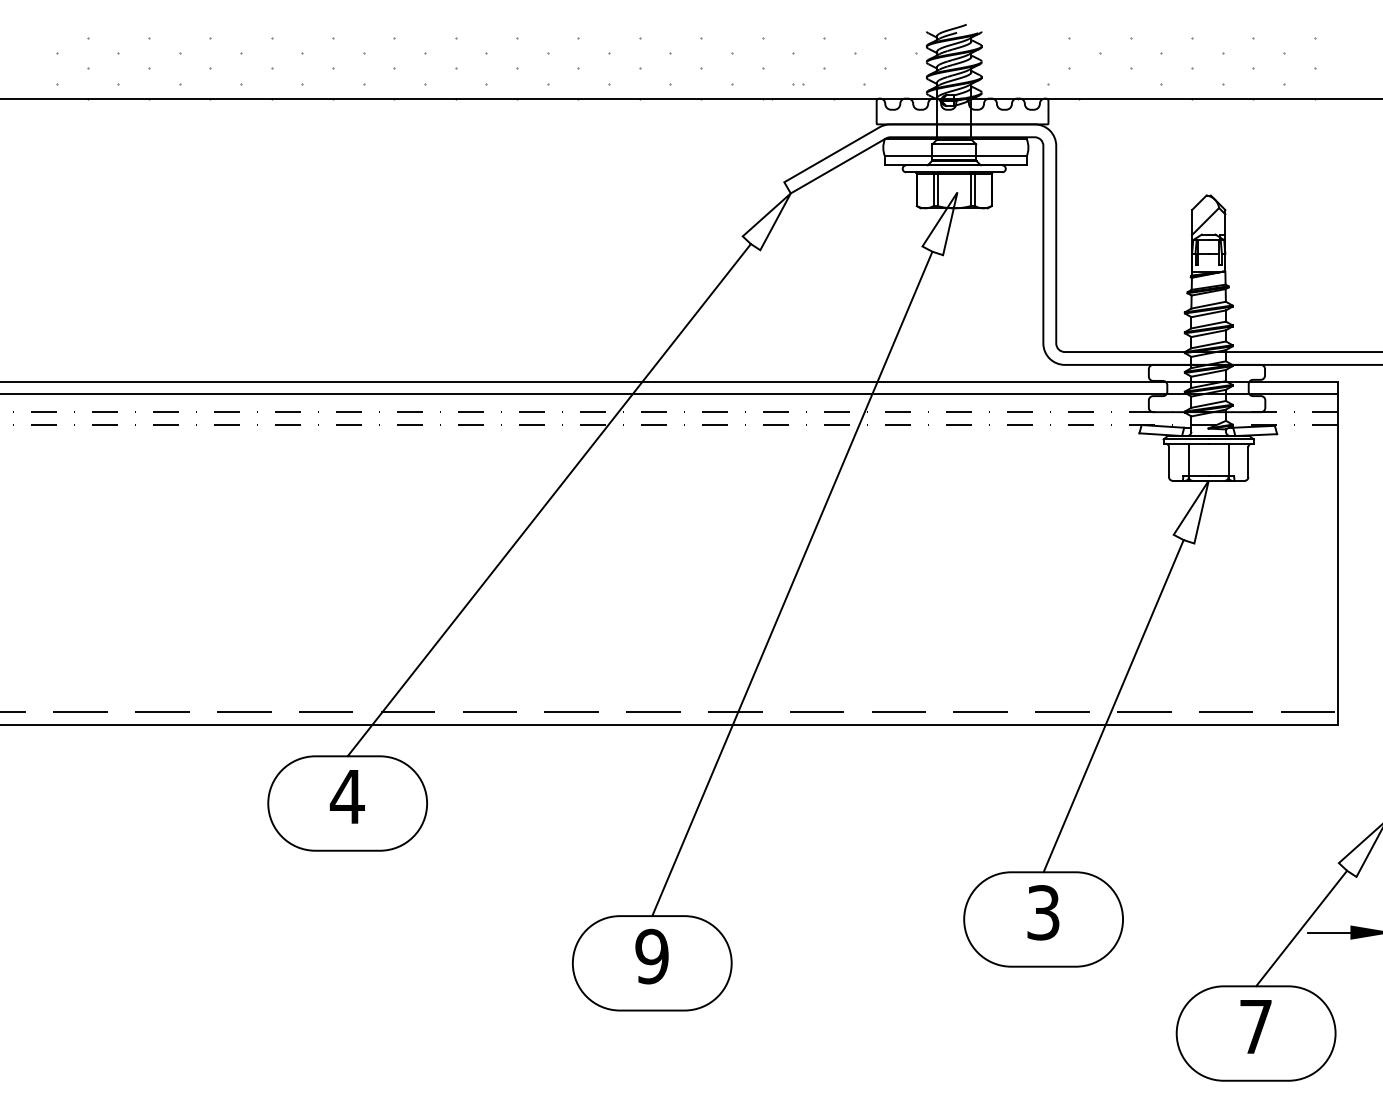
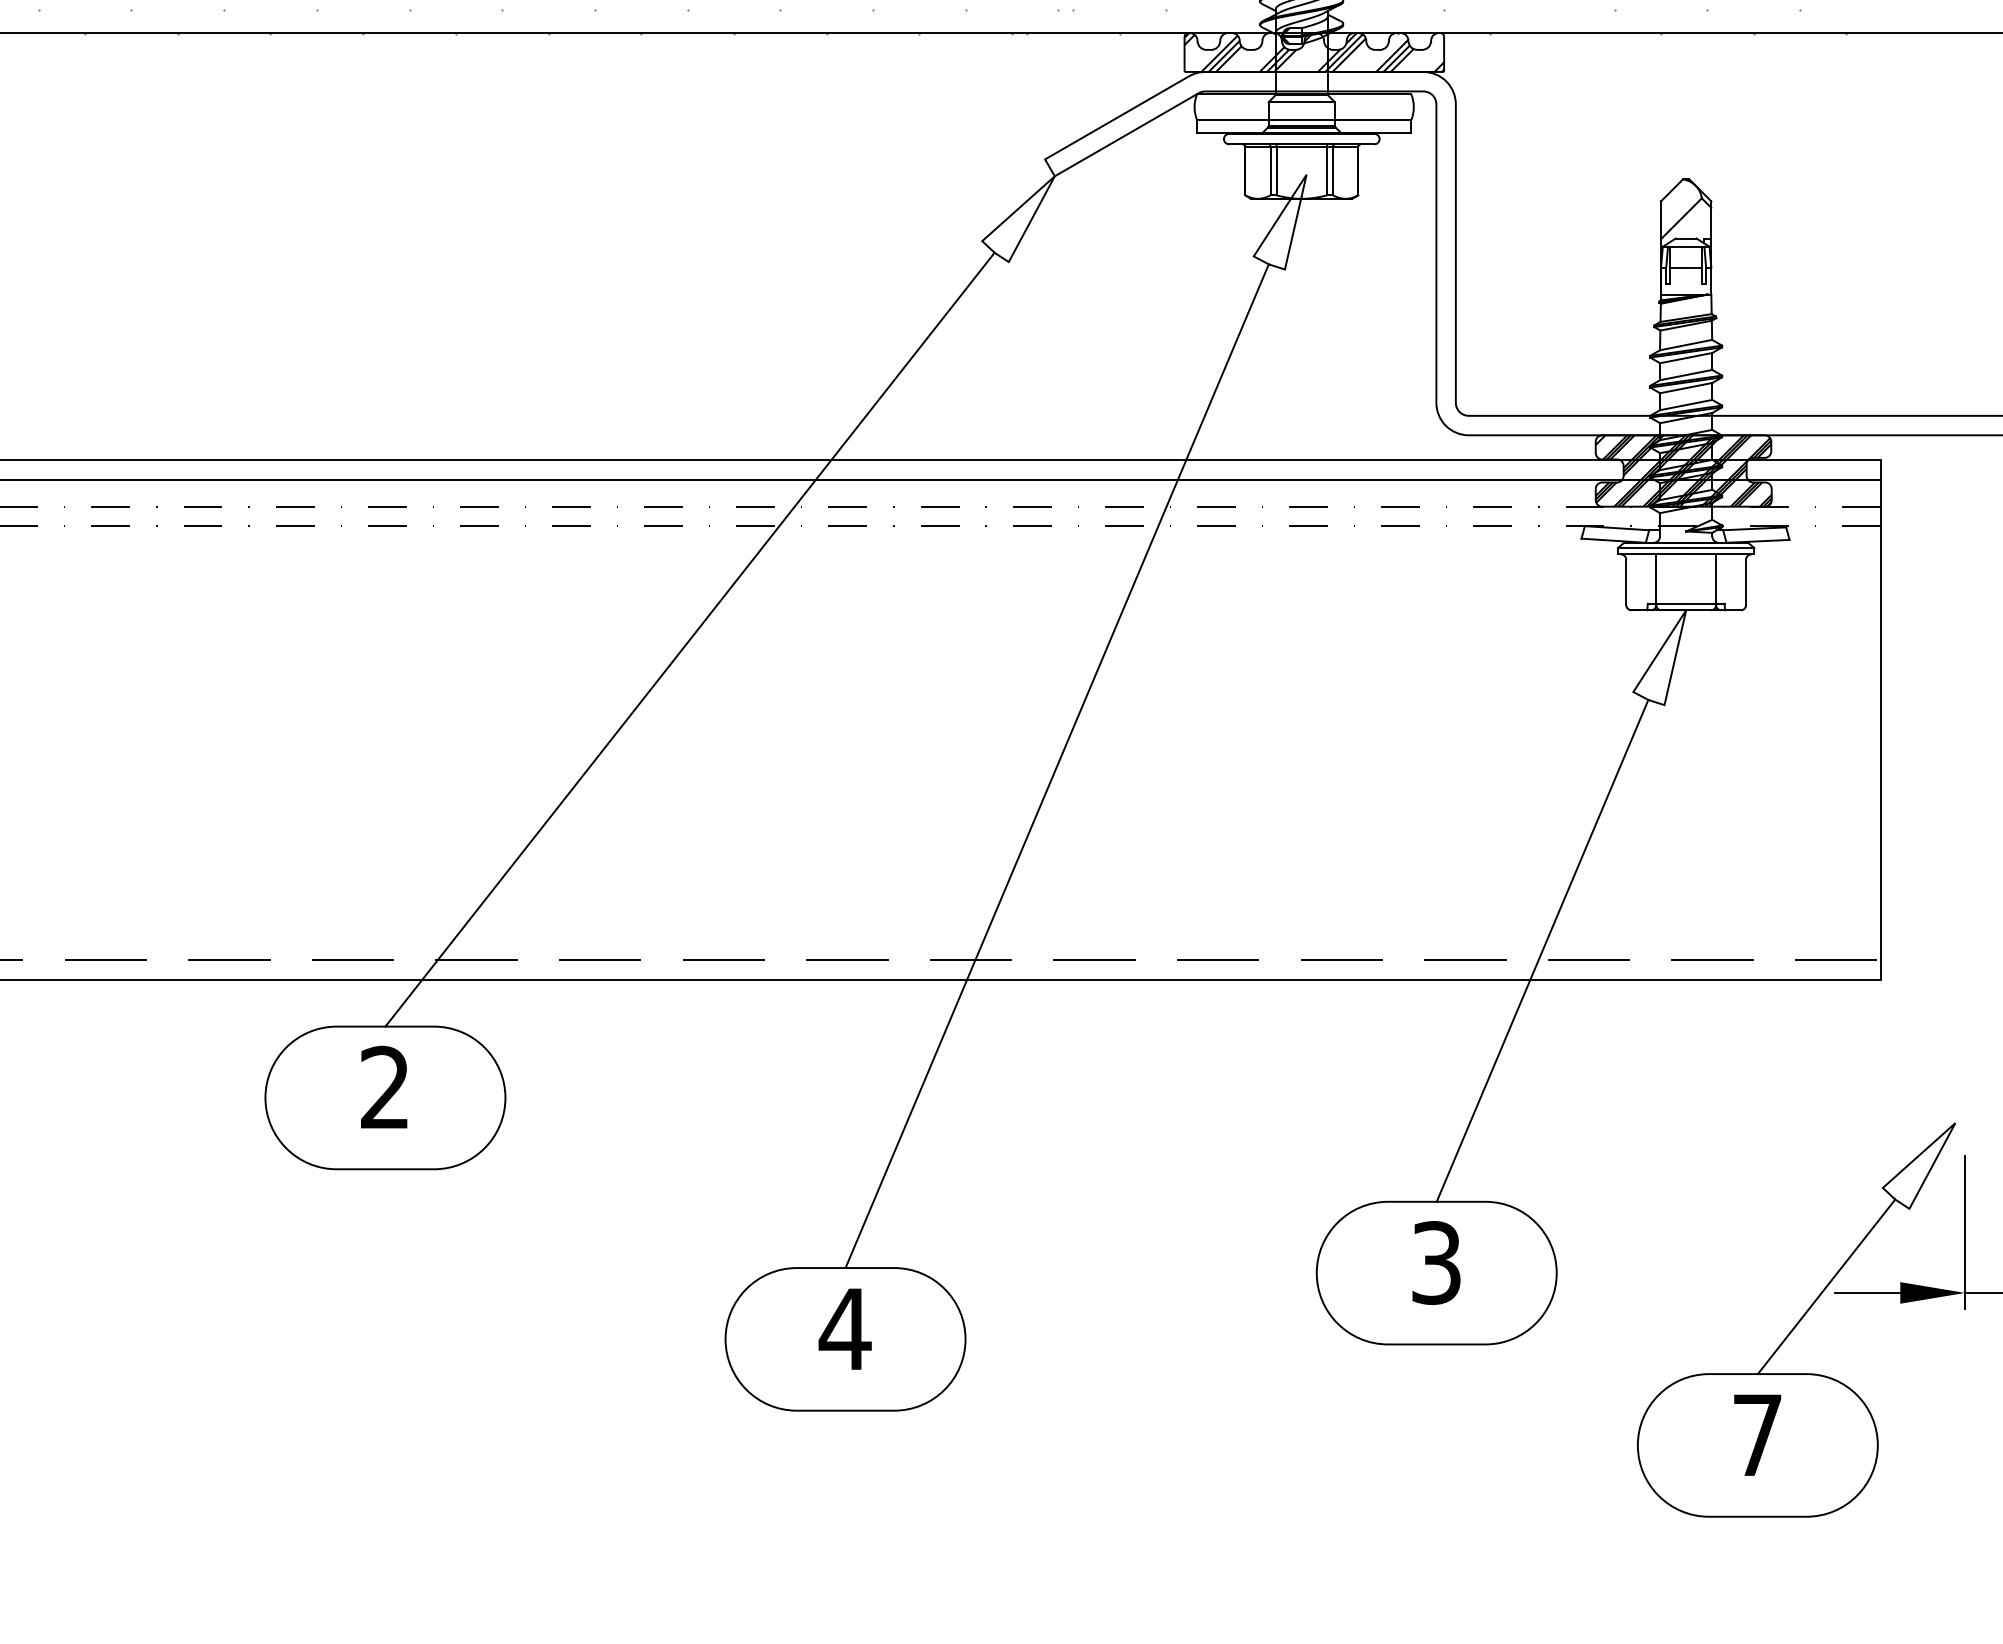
hatch: (962, 111) -> (1314, 52), added
hatch: (1206, 388) -> (1682, 470), added
text: (346, 796) -> (383, 1087), 4 -> 2
text: (651, 956) -> (844, 1329), 9 -> 4

